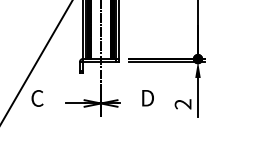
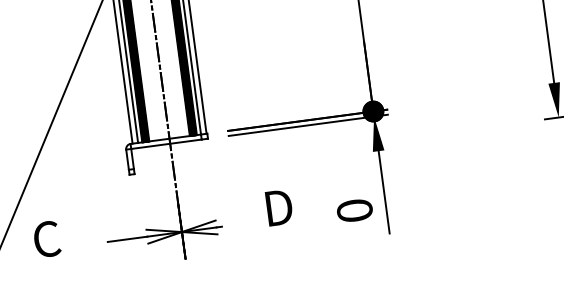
text: (182, 104) -> (353, 211), 2 -> 0

